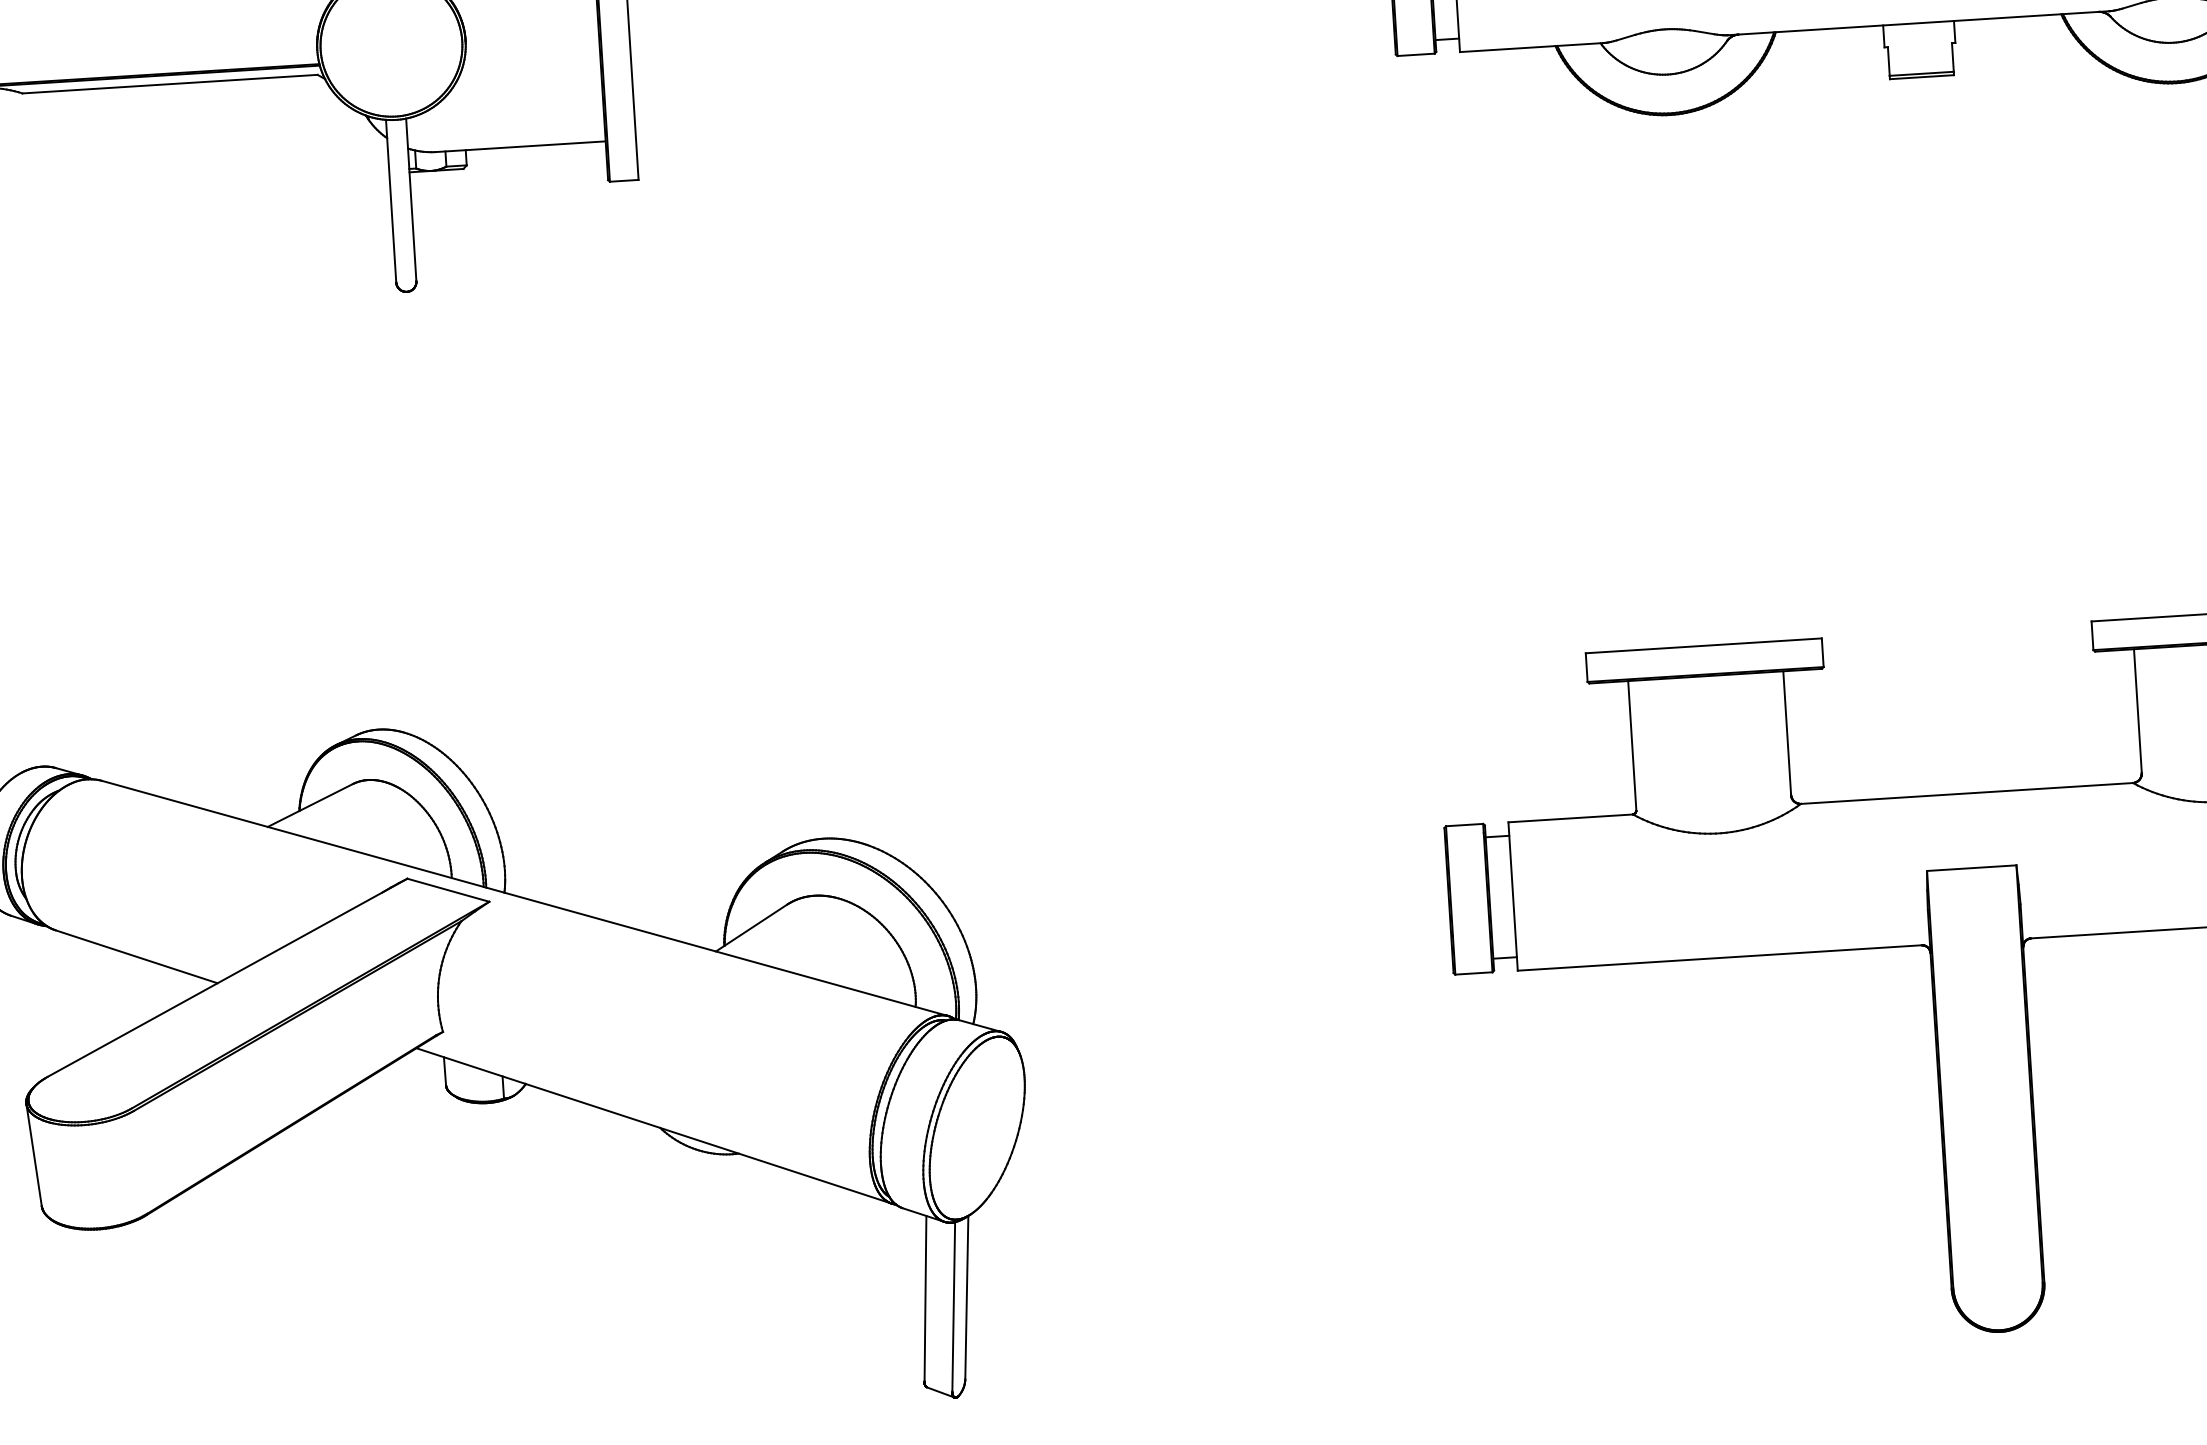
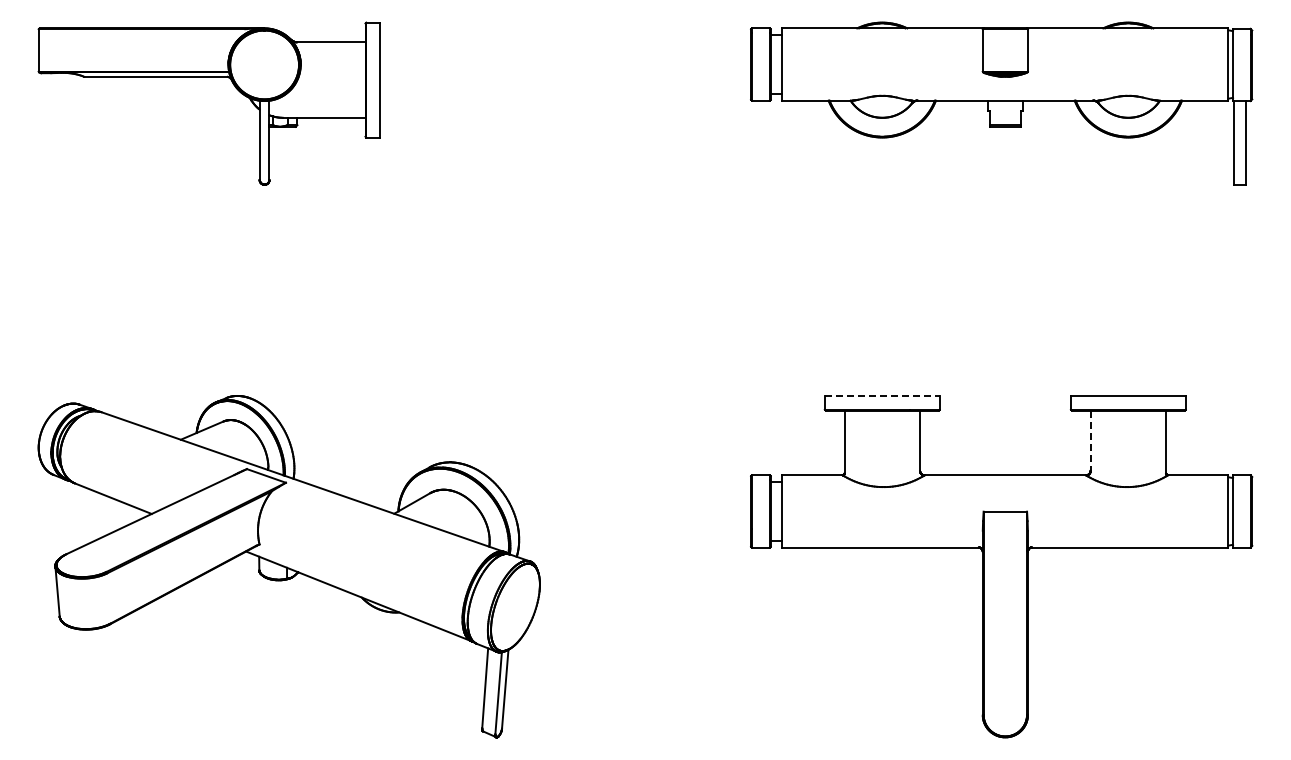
line: (1704, 645) -> (882, 395), solid -> dashed
line: (2137, 712) -> (1090, 441), solid -> dashed

